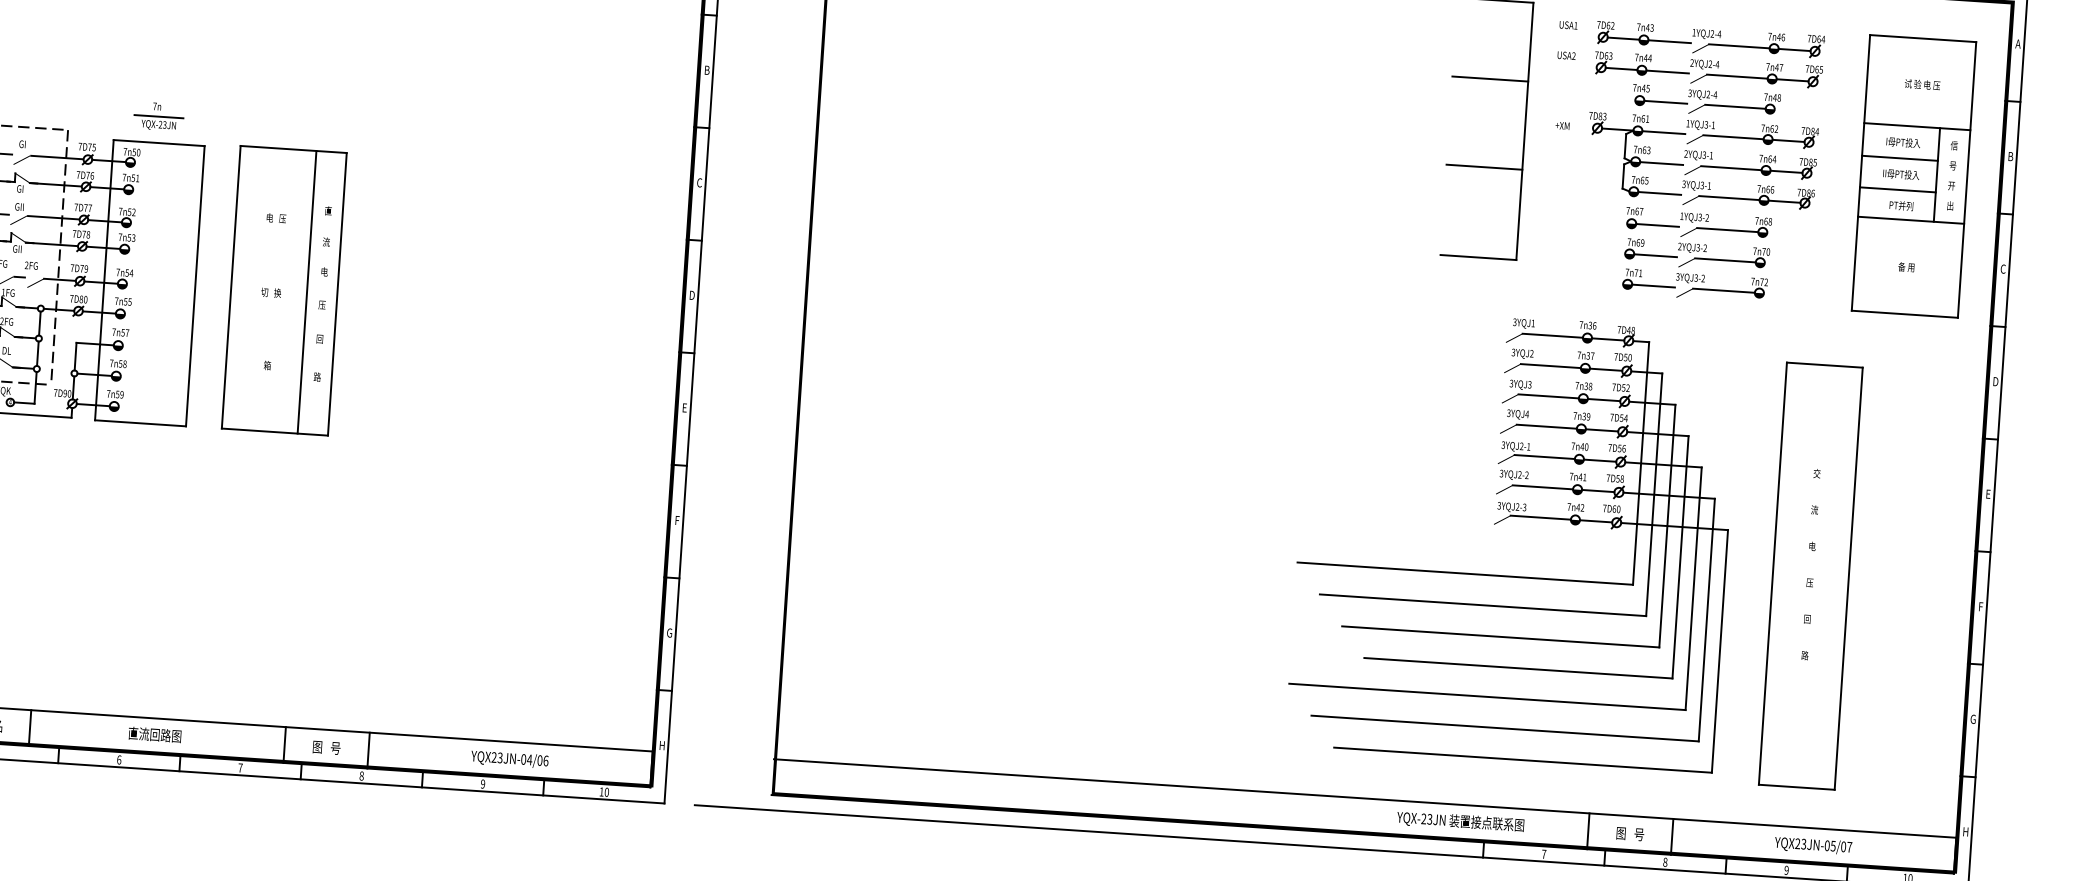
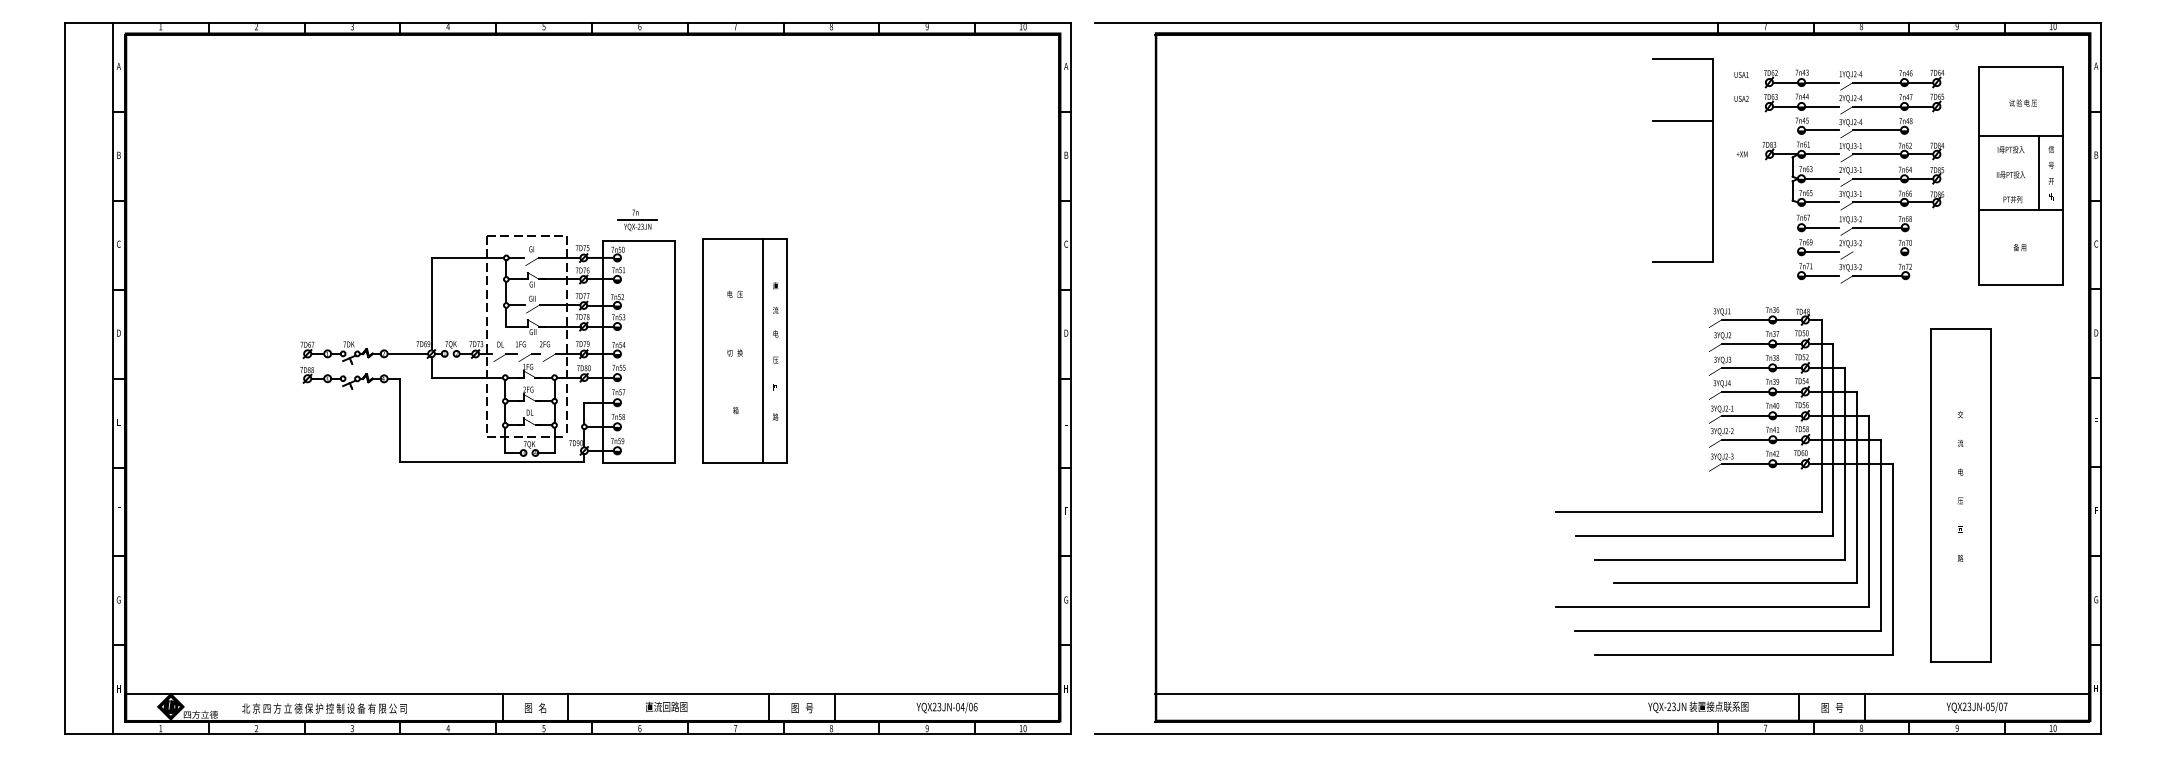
line: (1900, 158) -> (2009, 162), removed
line: (1484, 166) -> (1682, 190), removed
line: (1898, 190) -> (2009, 187), removed
line: (1725, 260) -> (1877, 251), removed

